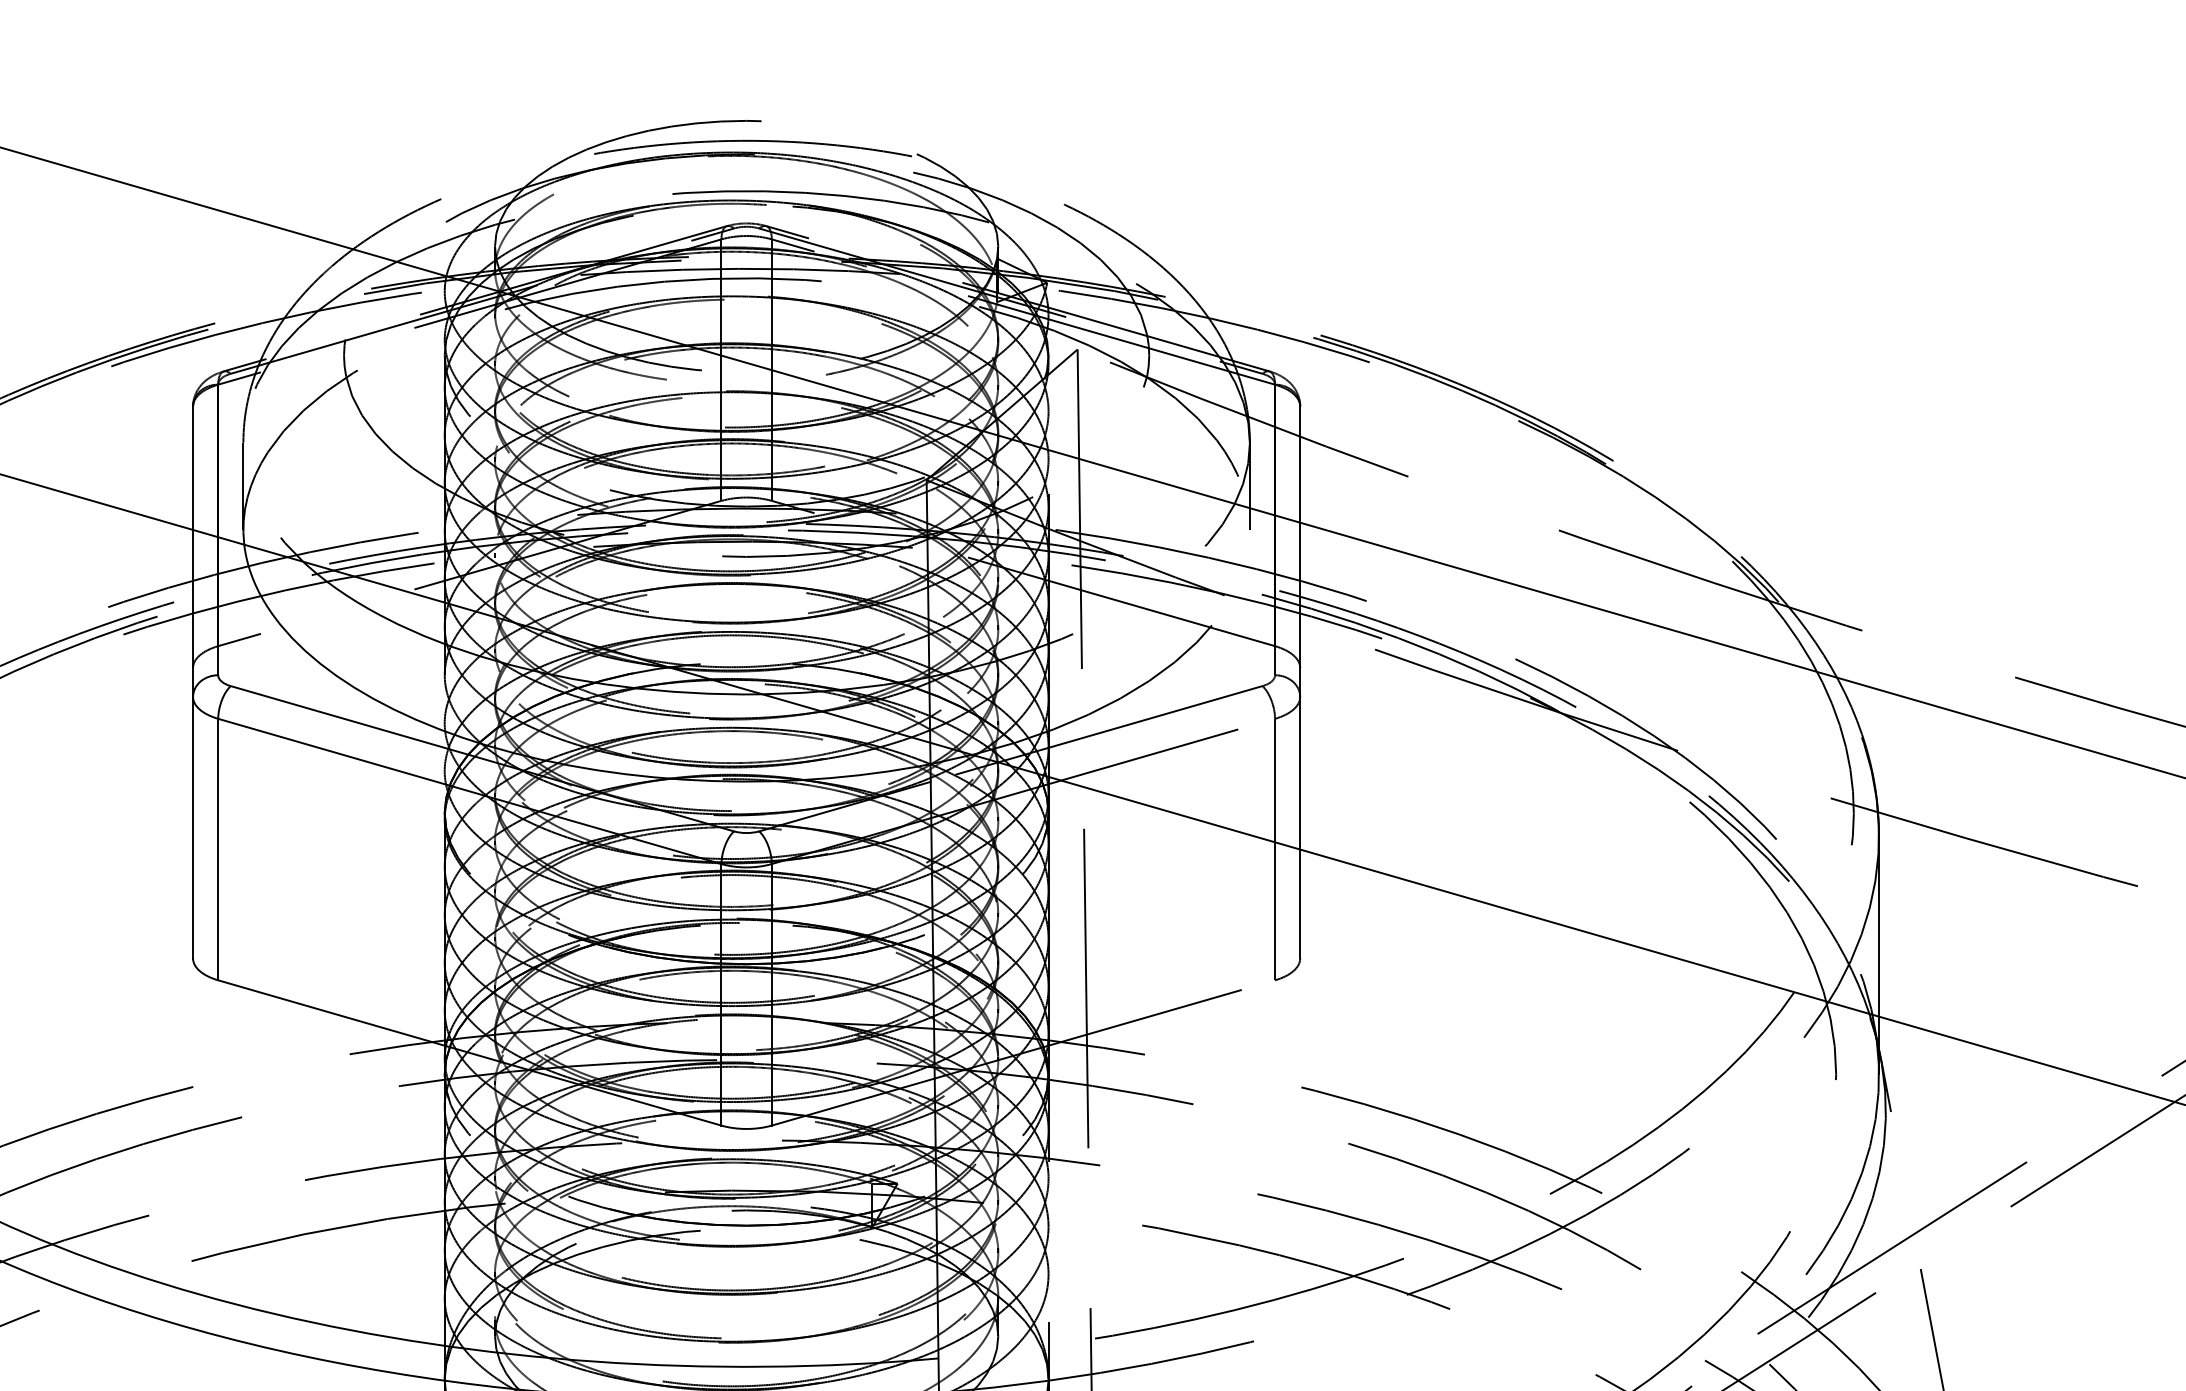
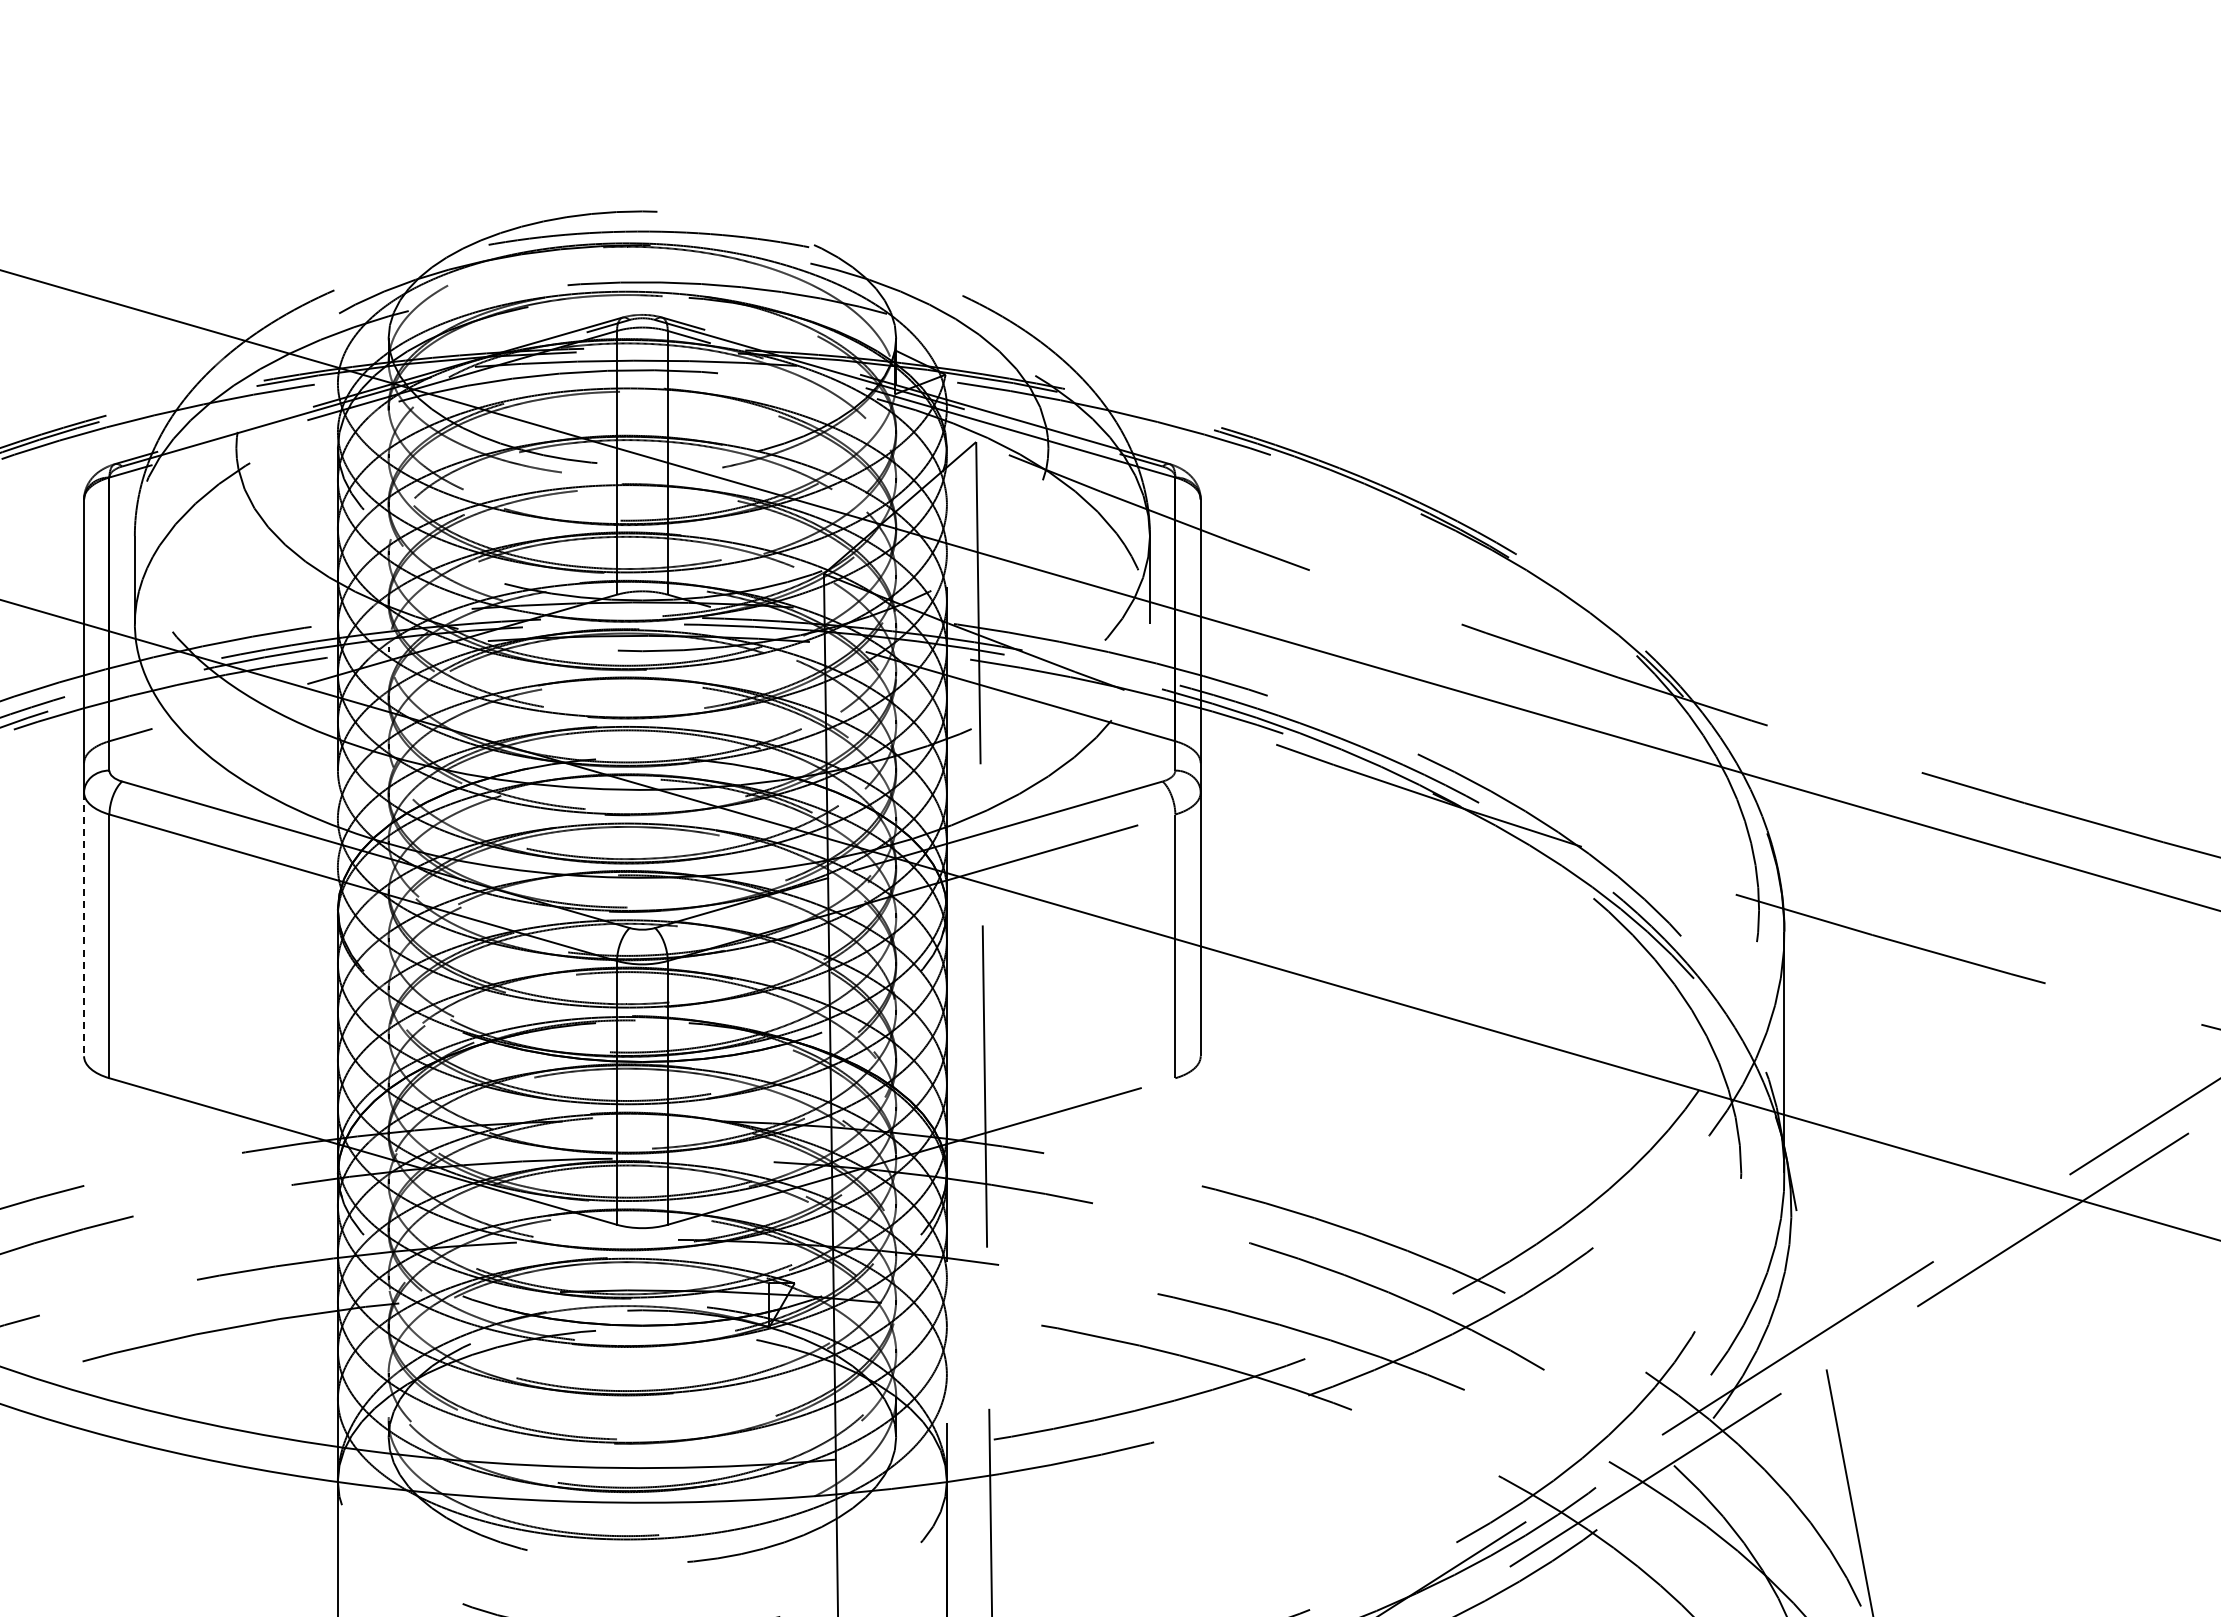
line: (193, 827) -> (84, 924), solid -> dashed

